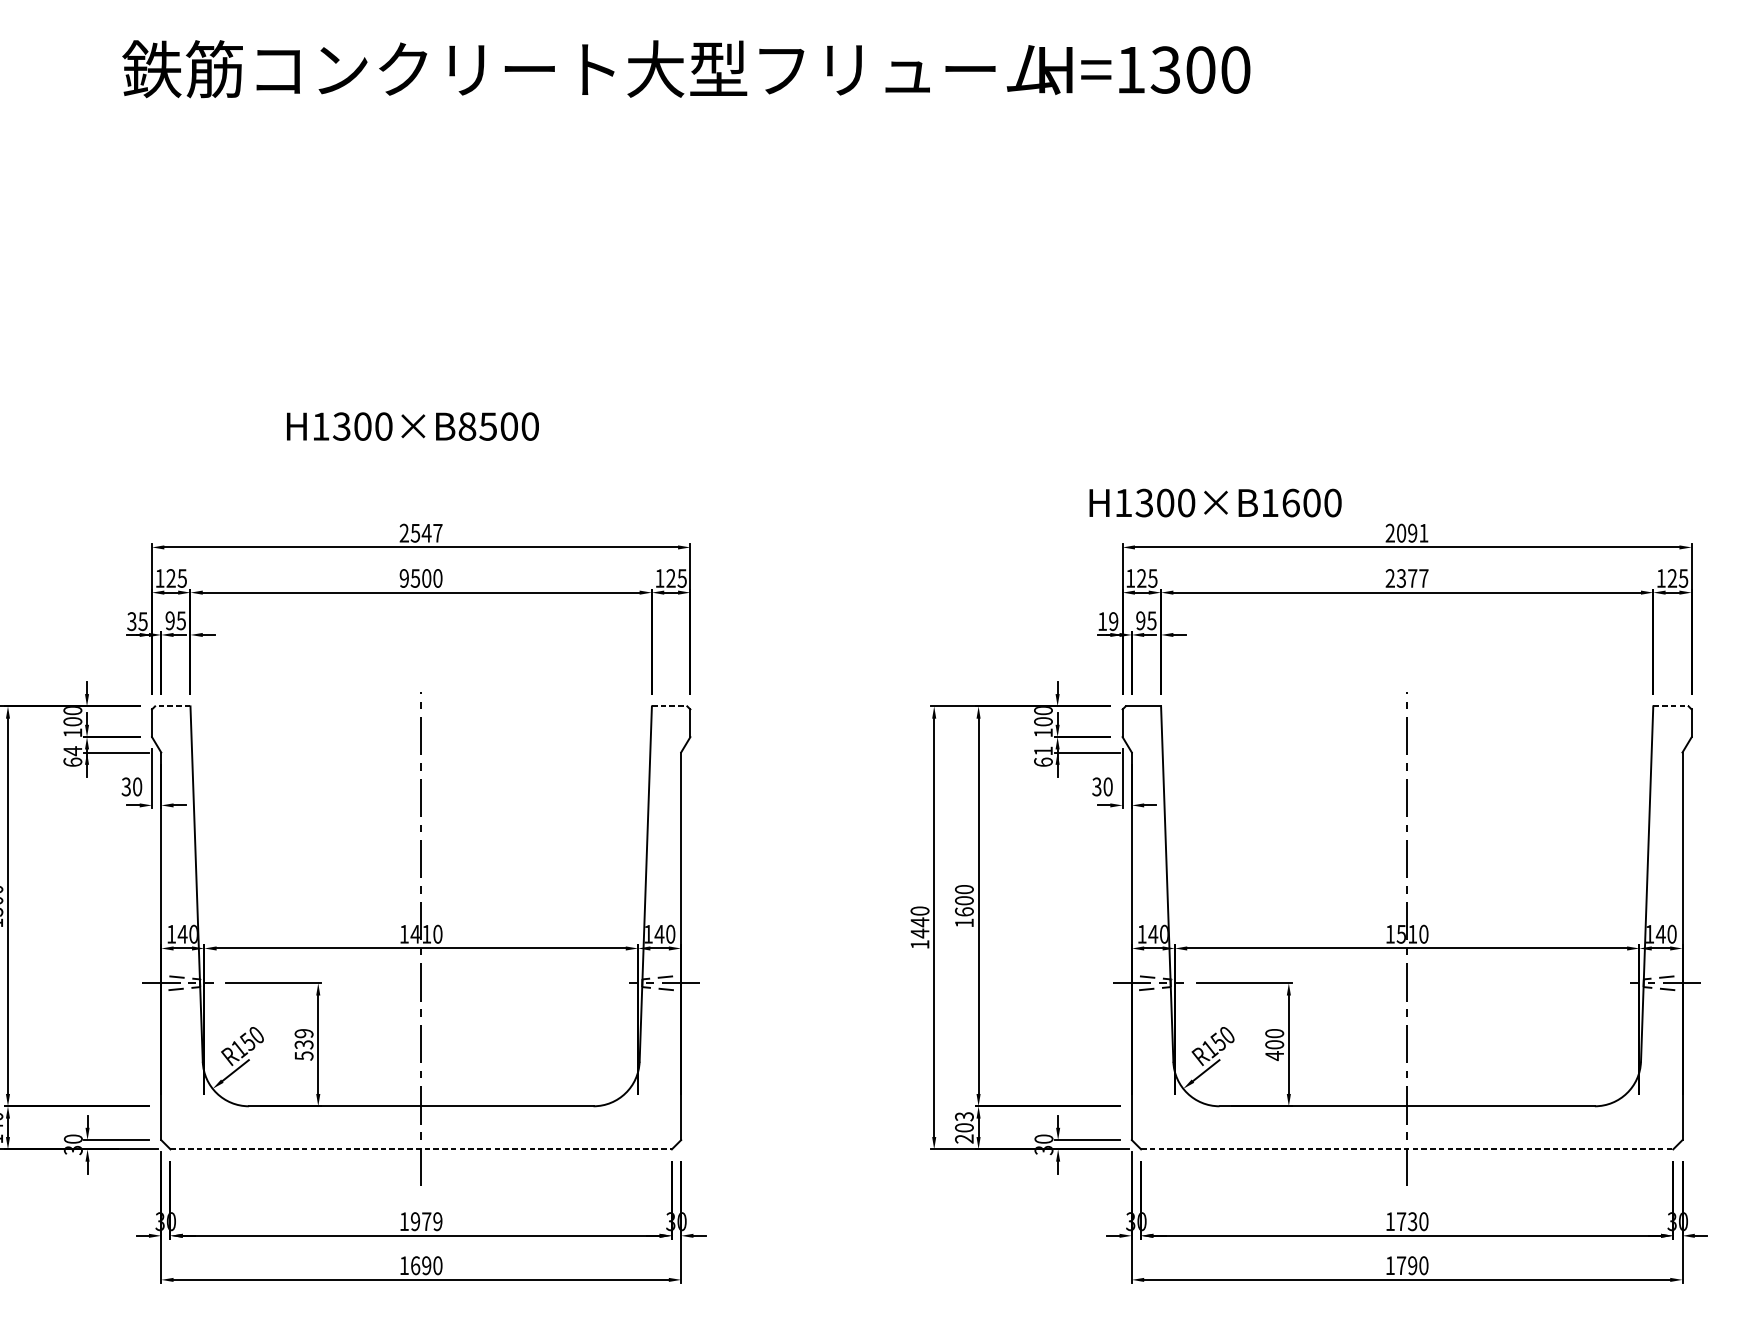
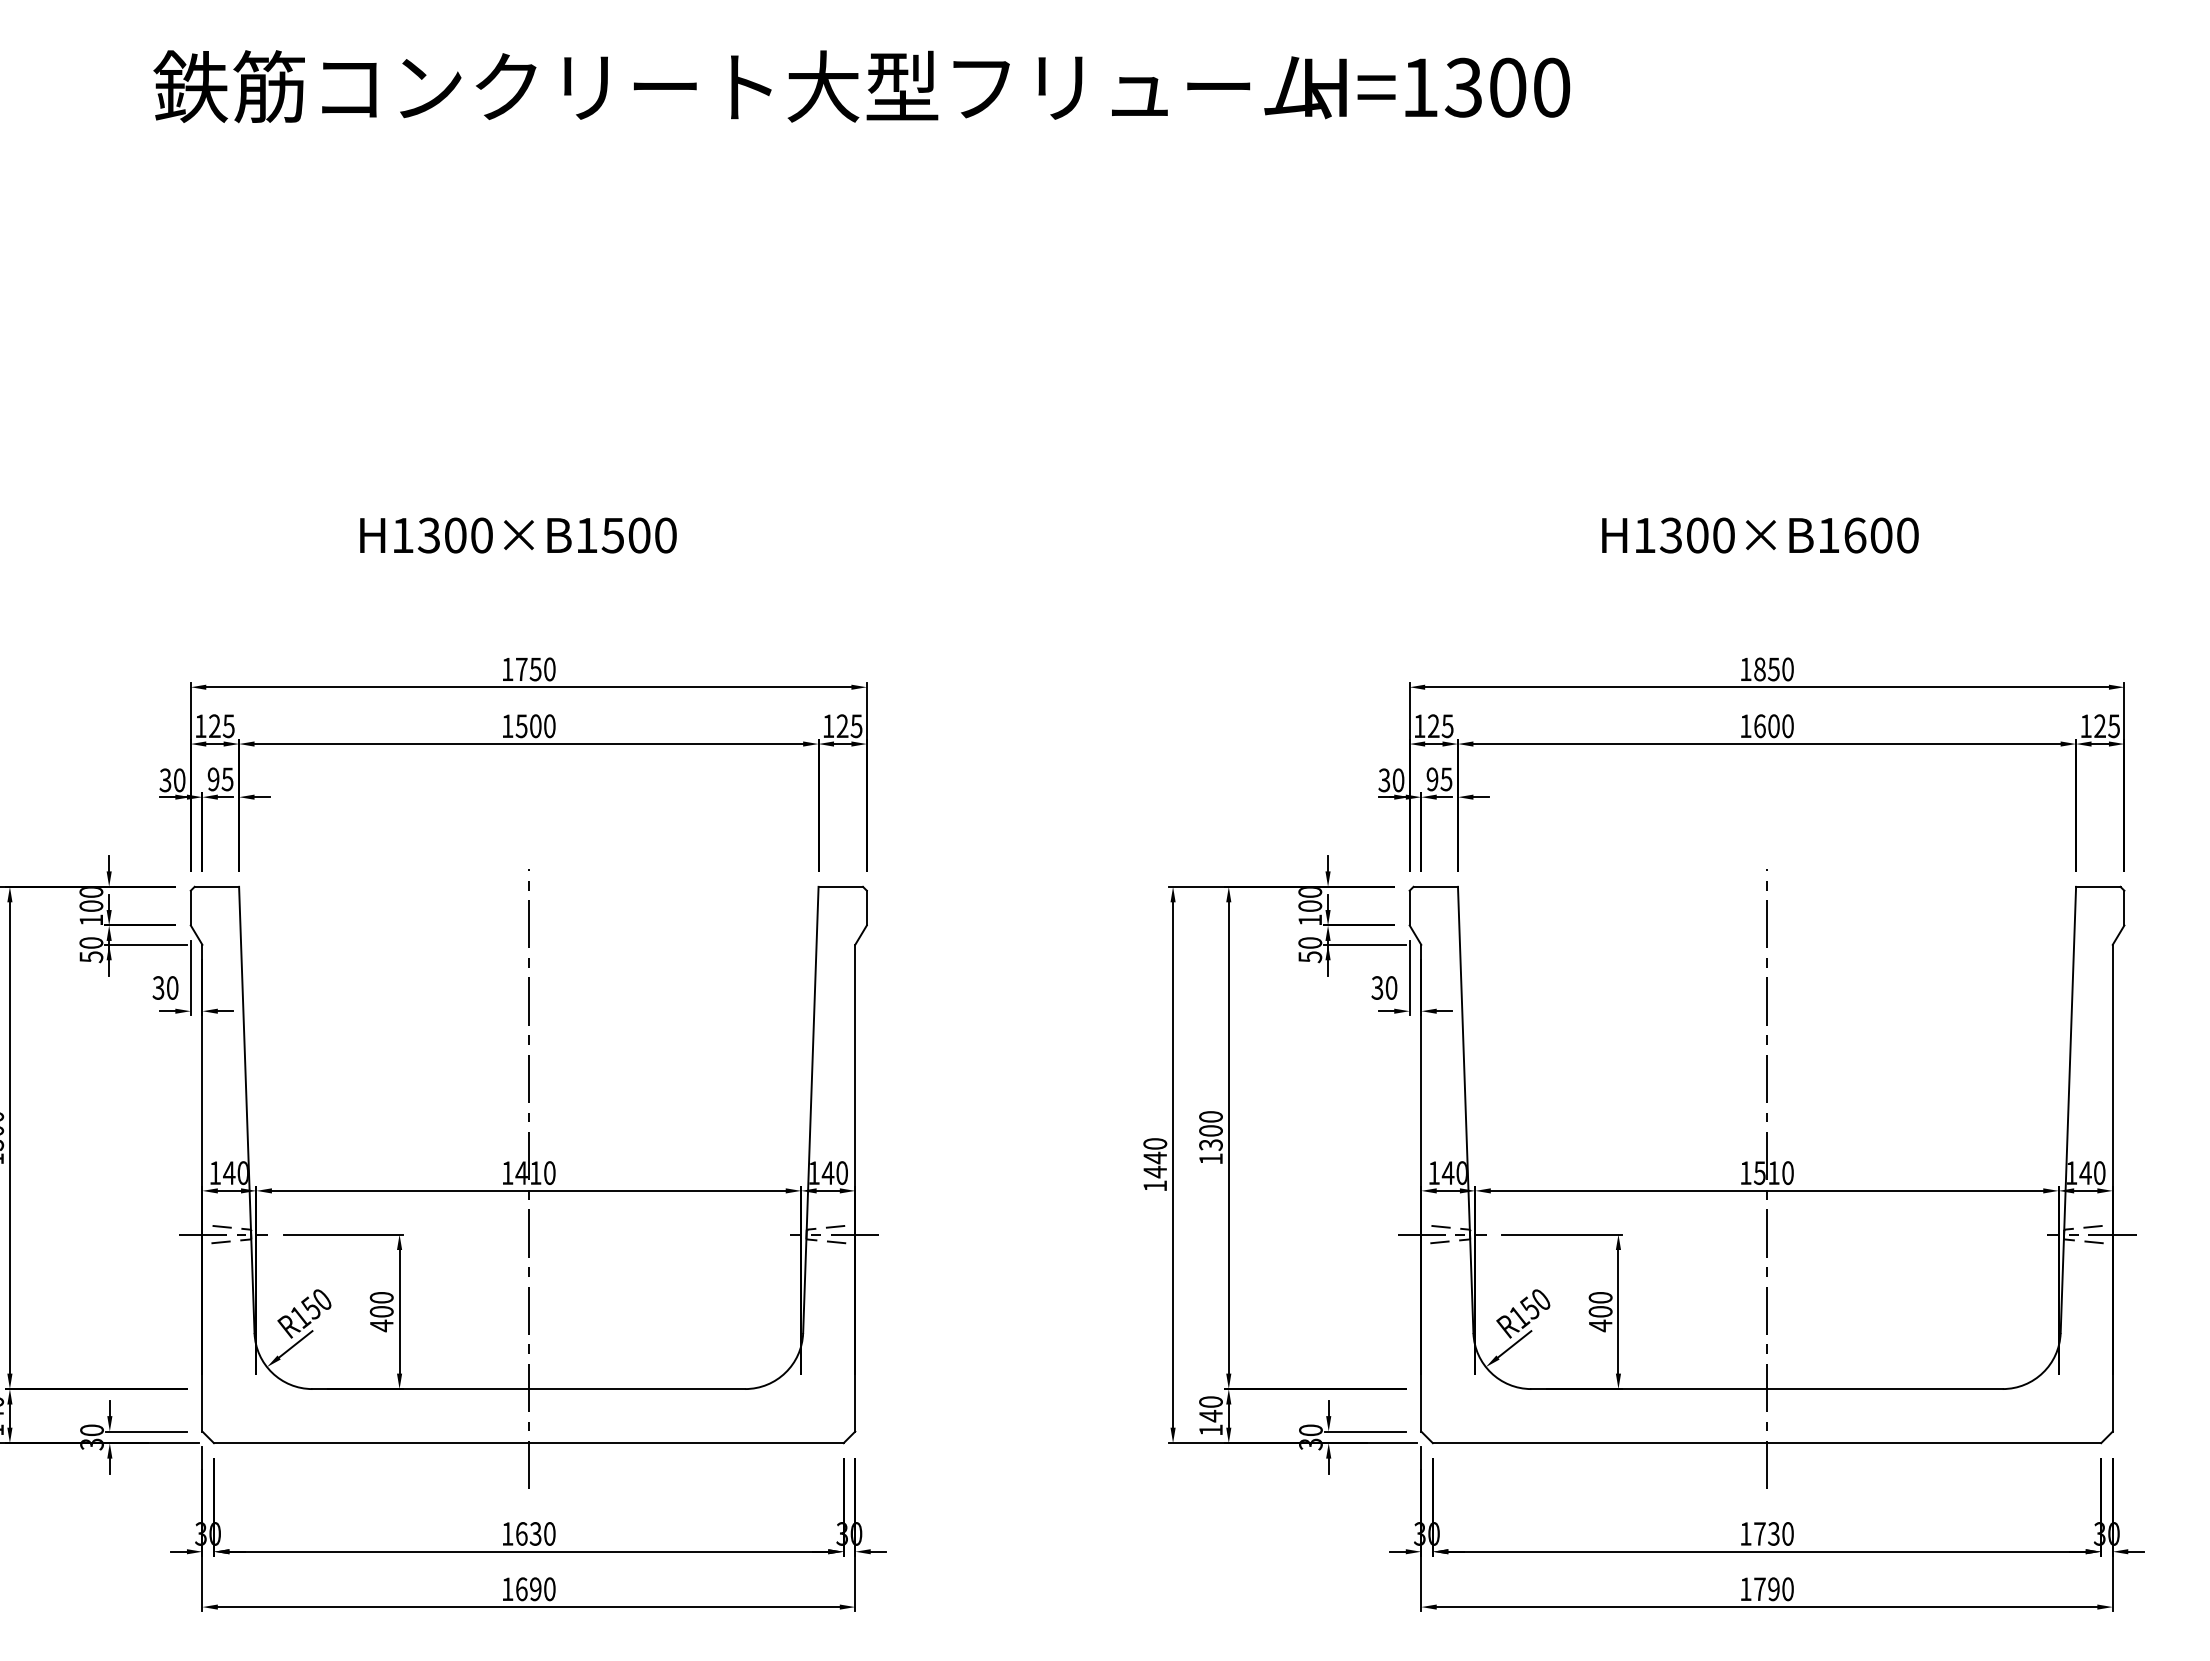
text: (467, 426) -> (586, 535), H1300×B8500 -> H1300×B1500
text: (1215, 503) -> (1760, 535), moved
text: (420, 533) -> (528, 669), 2547 -> 1750
text: (1406, 533) -> (1766, 669), 2091 -> 1850
text: (404, 578) -> (507, 726), 9500 -> 1500
text: (1406, 578) -> (1766, 726), 2377 -> 1600
text: (143, 621) -> (179, 780), 35 -> 30
text: (1108, 621) -> (1391, 780), 19 -> 30
line: (172, 706) -> (216, 886), dashed -> solid
line: (670, 706) -> (841, 886), dashed -> solid
line: (1671, 706) -> (2098, 886), dashed -> solid
text: (72, 756) -> (91, 949), 64 -> 50
text: (1043, 757) -> (1310, 950), 61 -> 50
text: (964, 911) -> (1210, 1144), 1600 -> 1300
text: (303, 1045) -> (381, 1312), 539 -> 400
text: (964, 1127) -> (1210, 1415), 203 -> 140
line: (420, 1149) -> (528, 1443), dashed -> solid
line: (1407, 1149) -> (1767, 1443), dashed -> solid
text: (426, 1221) -> (535, 1533), 1979 -> 1630

